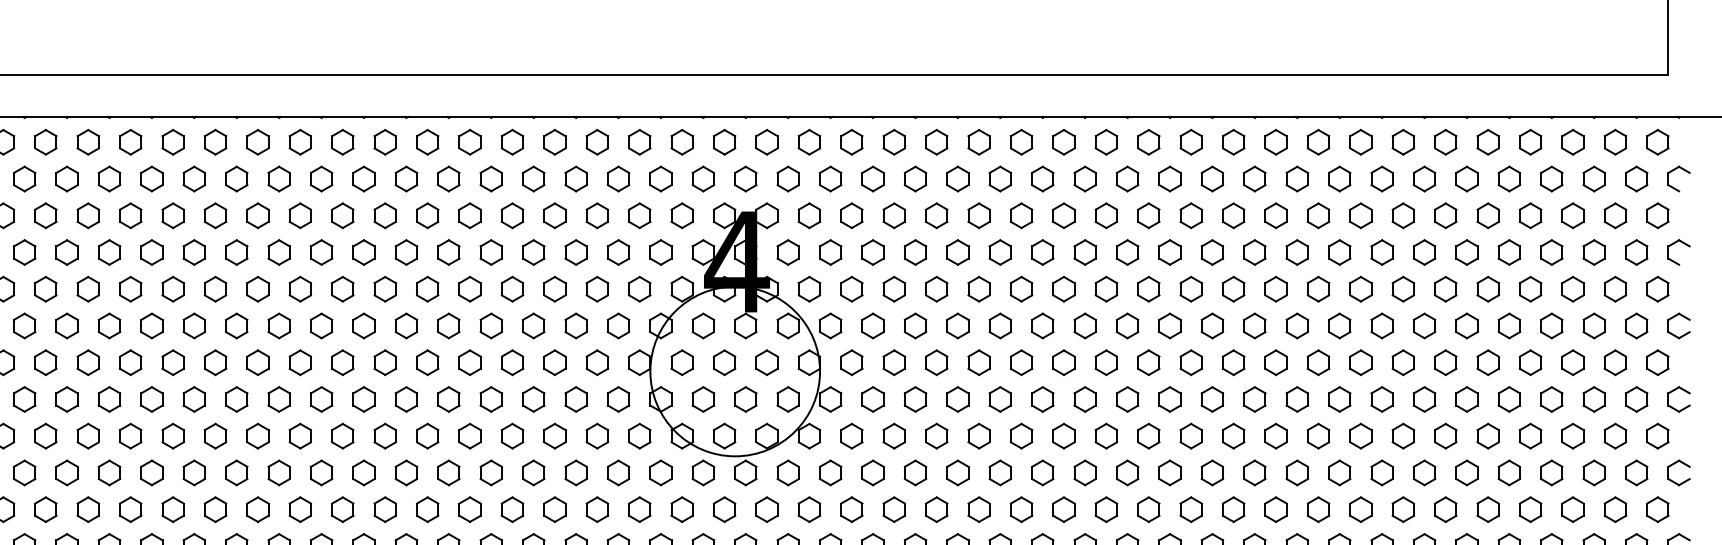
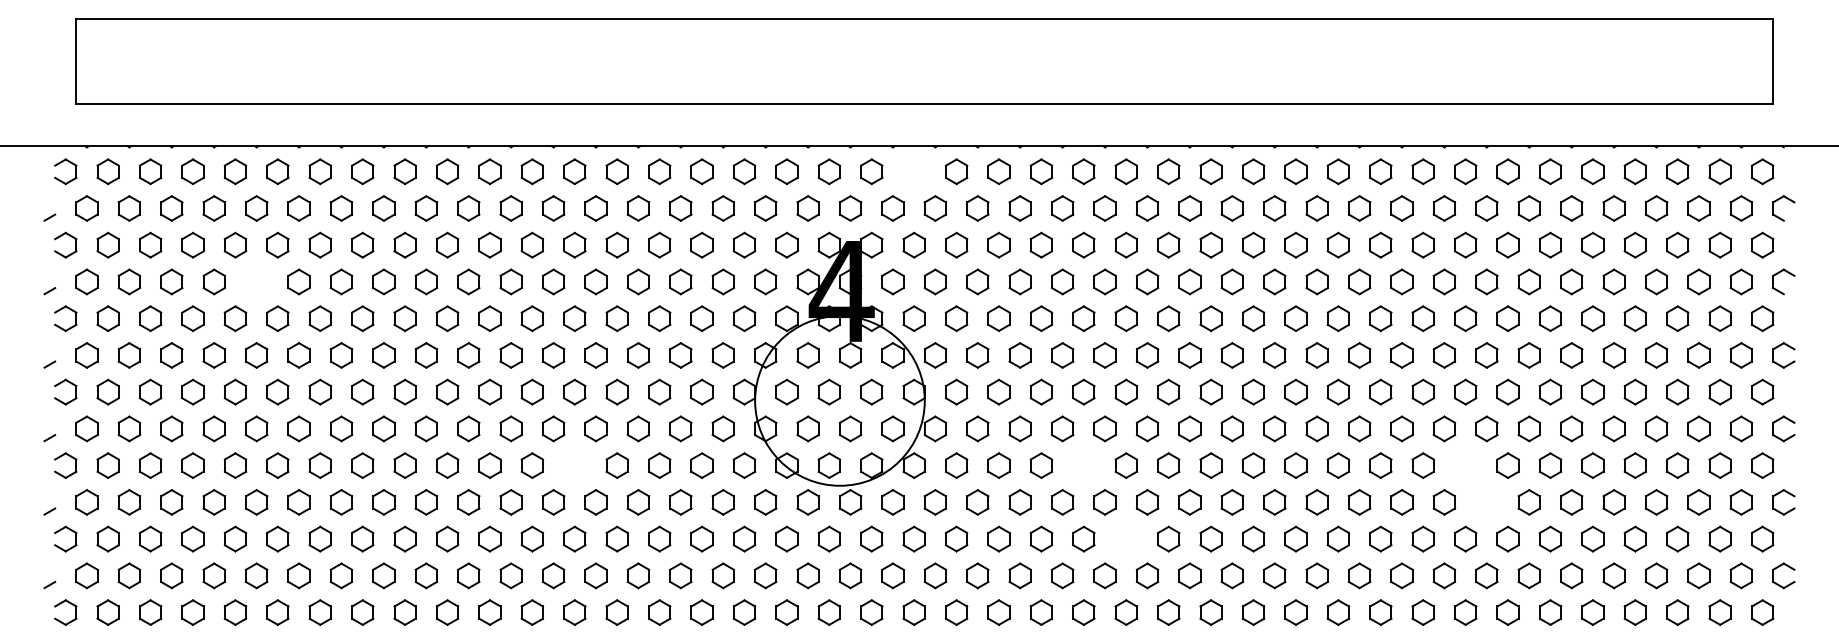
part: (808, 142) -> (913, 171), removed
part: (151, 252) -> (256, 281), removed
part: (469, 436) -> (574, 465), removed
part: (978, 436) -> (1083, 465), removed
part: (1360, 436) -> (1465, 465), removed
part: (1381, 473) -> (1486, 502), removed
part: (1020, 509) -> (1125, 538), removed

